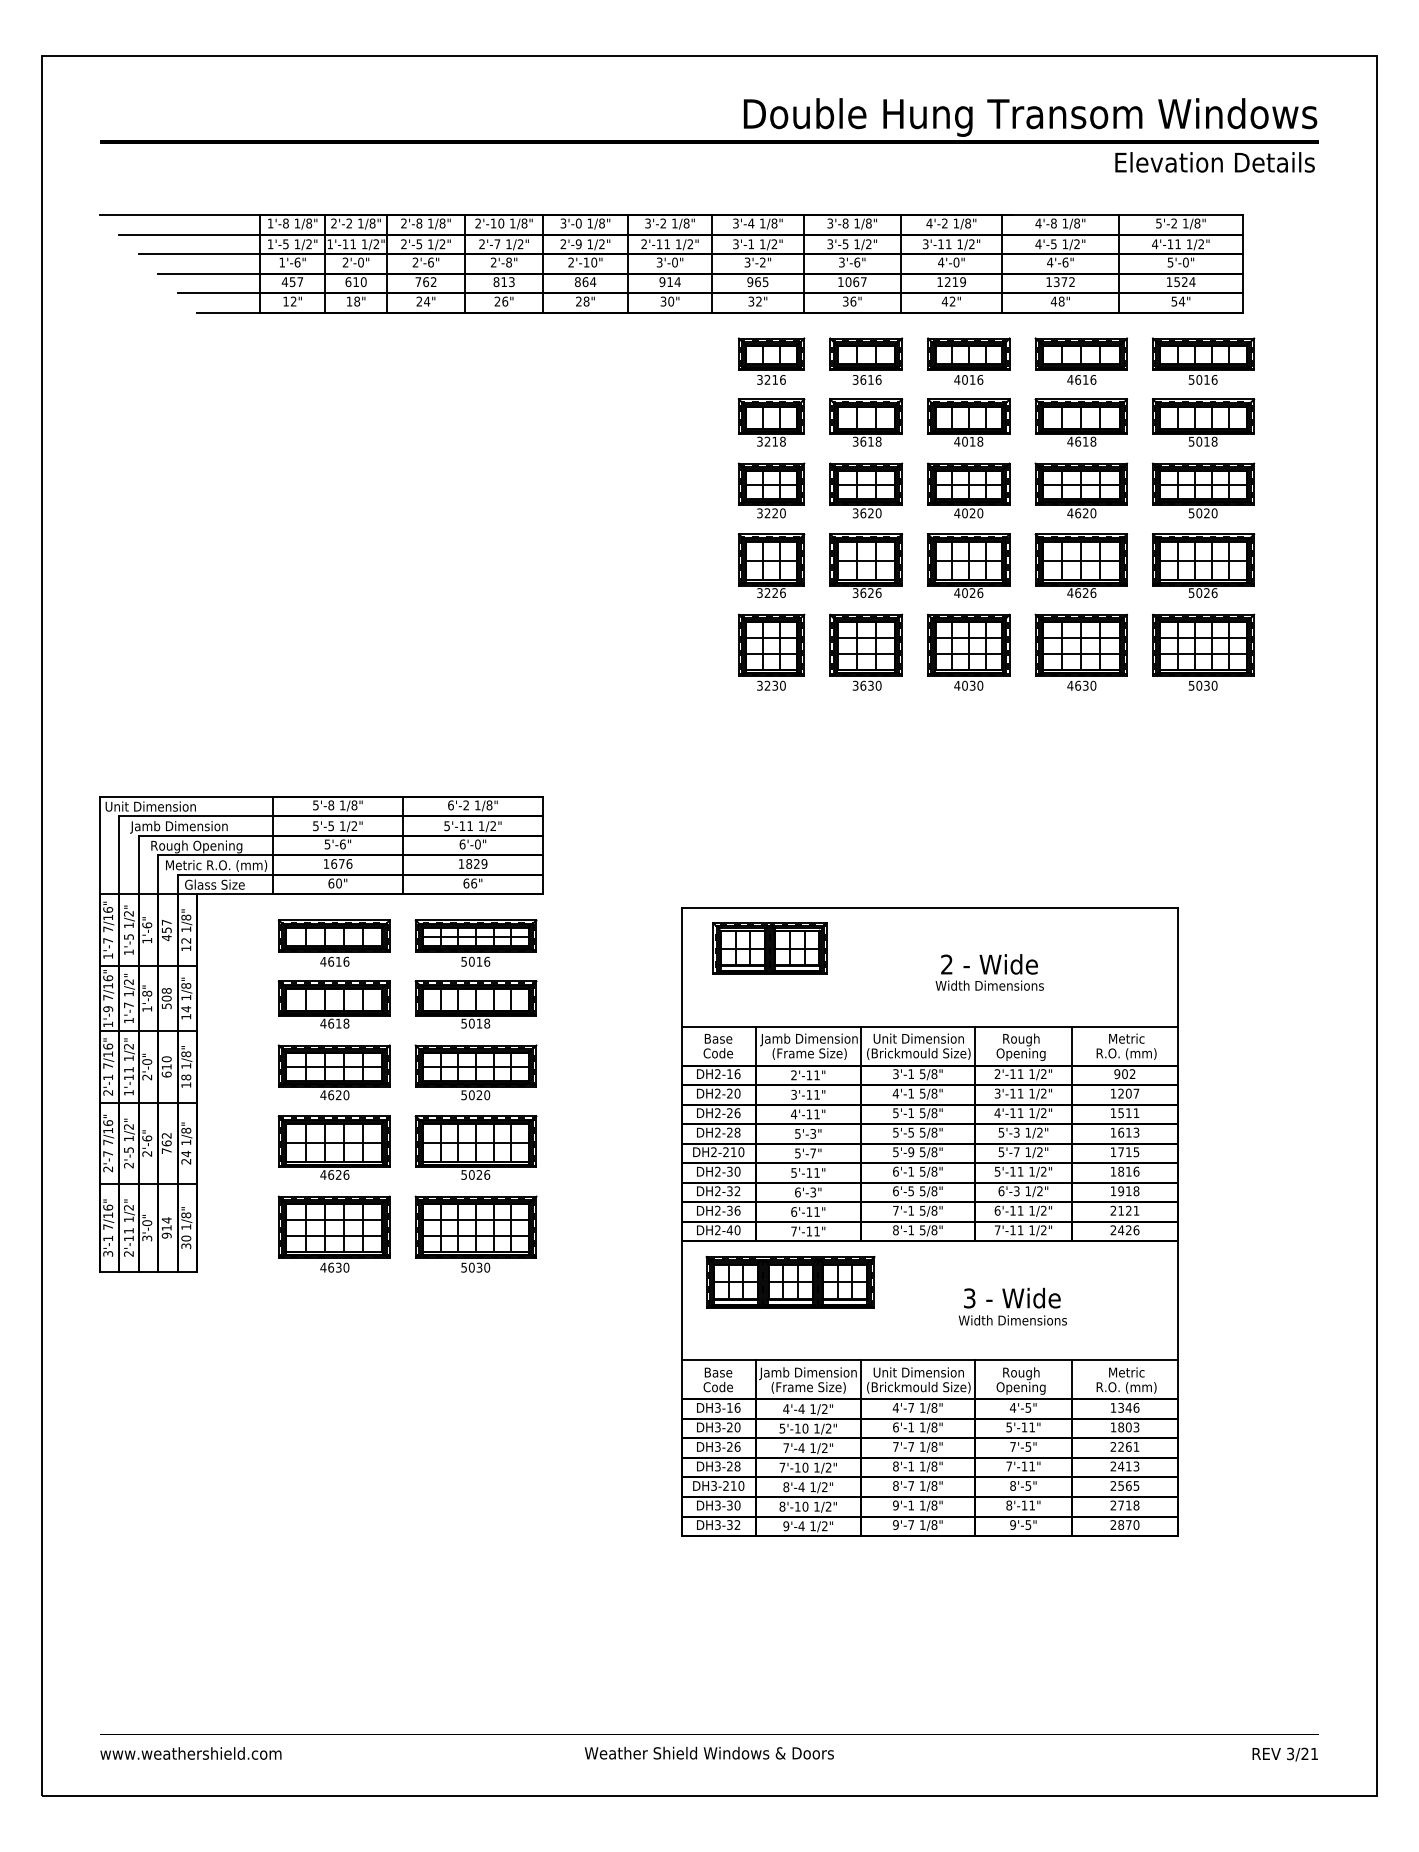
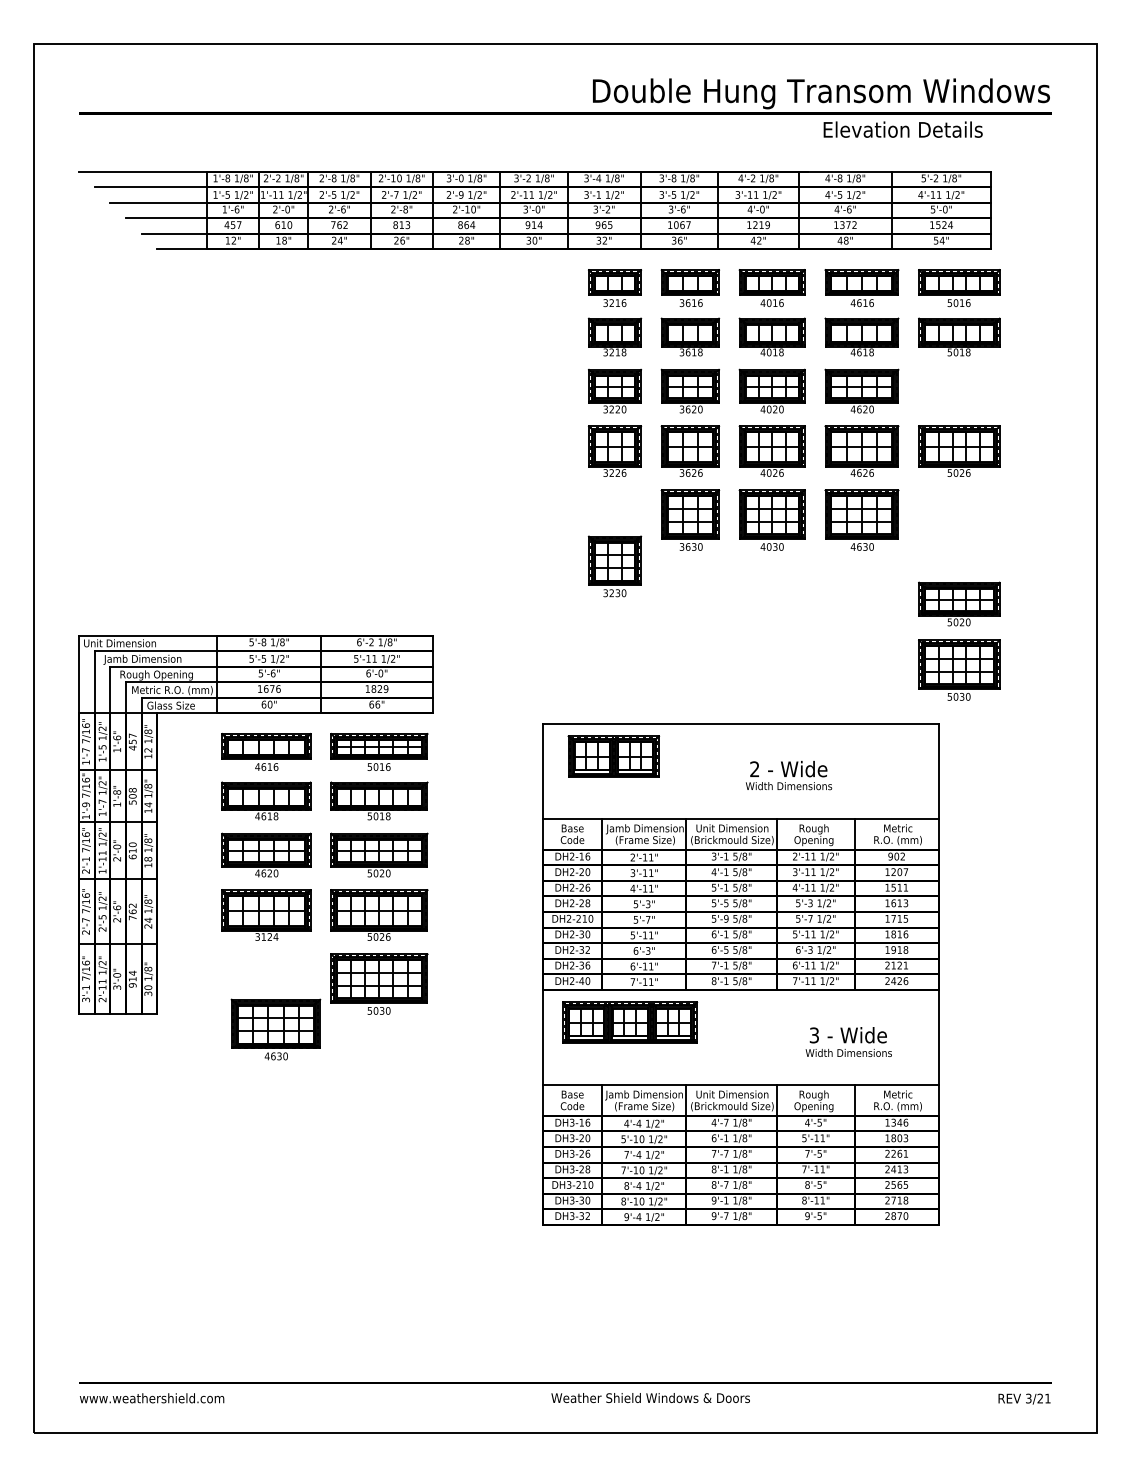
text: (1214, 162) -> (902, 129), moved
part: (1203, 490) -> (959, 604), moved
part: (771, 651) -> (614, 565), moved
part: (1203, 651) -> (959, 669), moved
text: (334, 1174) -> (266, 936), 4626 -> 3124
part: (333, 1233) -> (275, 1029), moved
text: (1012, 1306) -> (848, 1041), moved
text: (708, 1752) -> (650, 1397), moved

